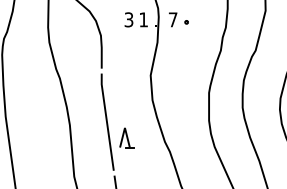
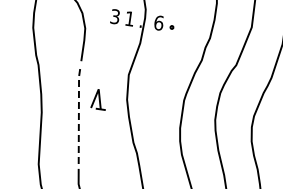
text: (172, 19) -> (158, 22), 7 -> 6
line: (106, 121) -> (78, 114), solid -> dashed
part: (126, 137) -> (98, 98), moved

